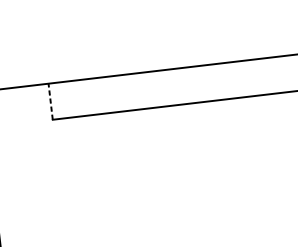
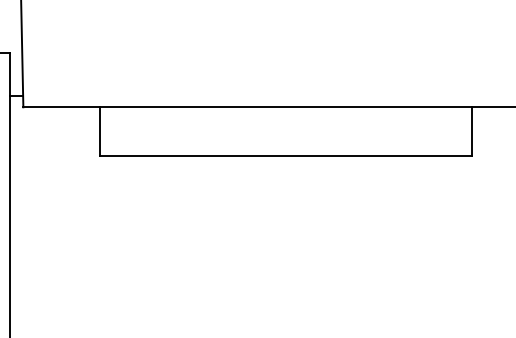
line: (50, 101) -> (99, 131), dashed -> solid

